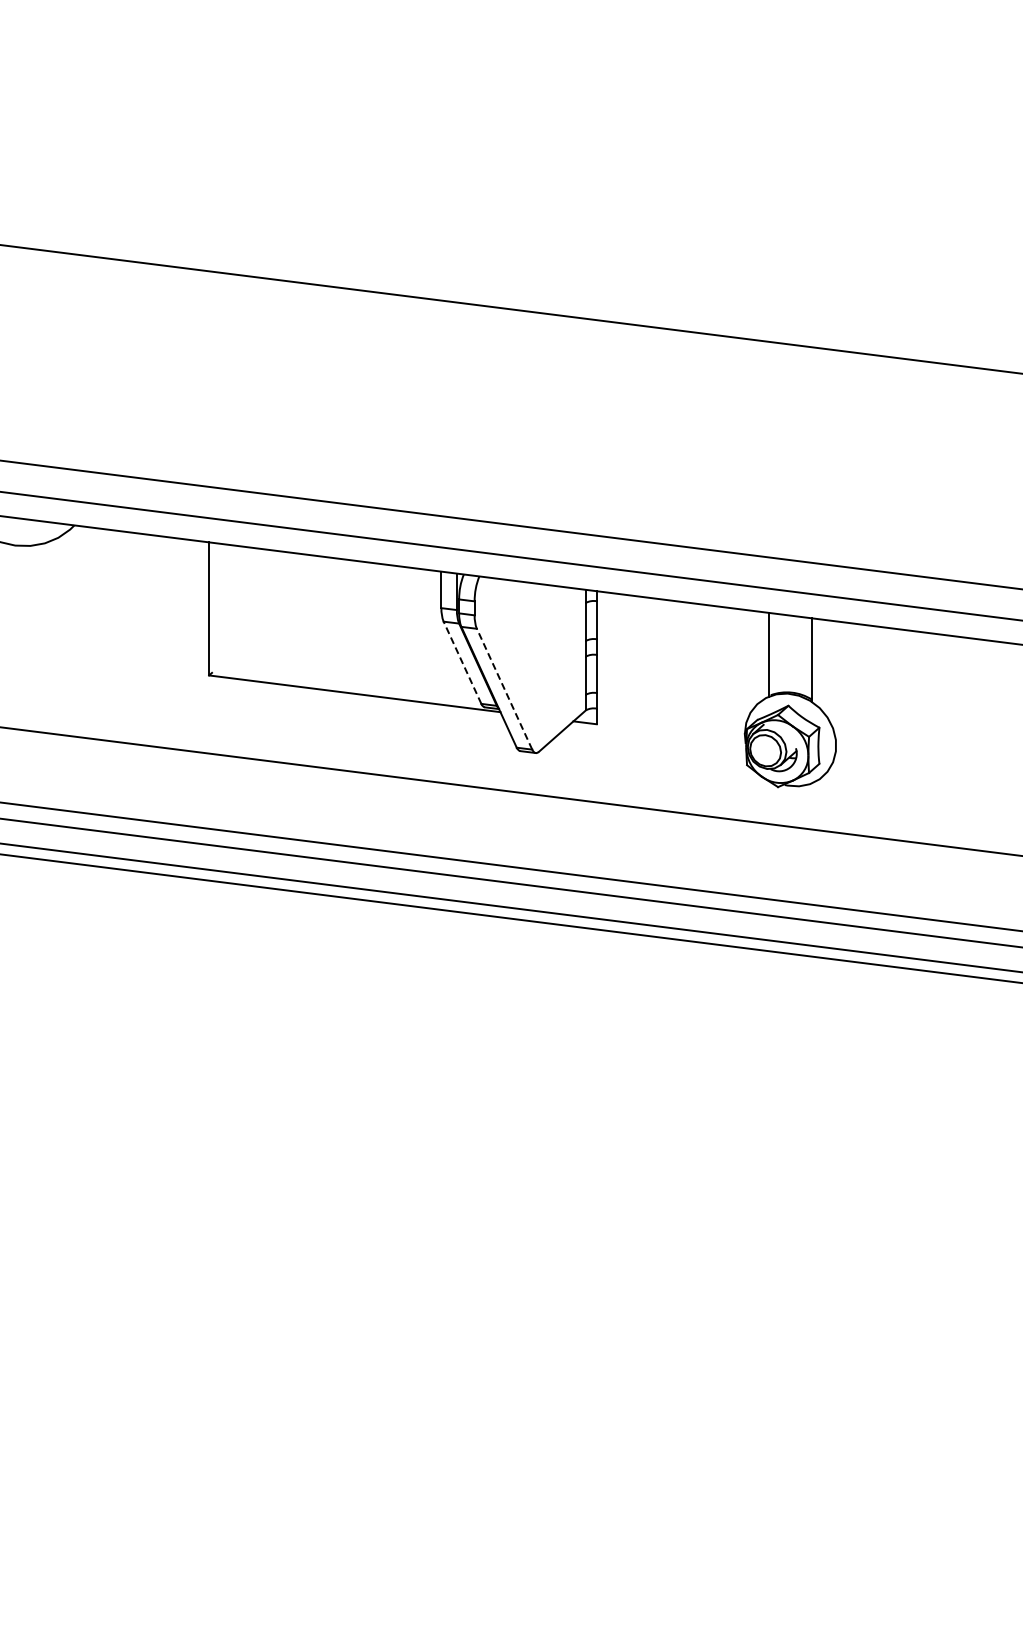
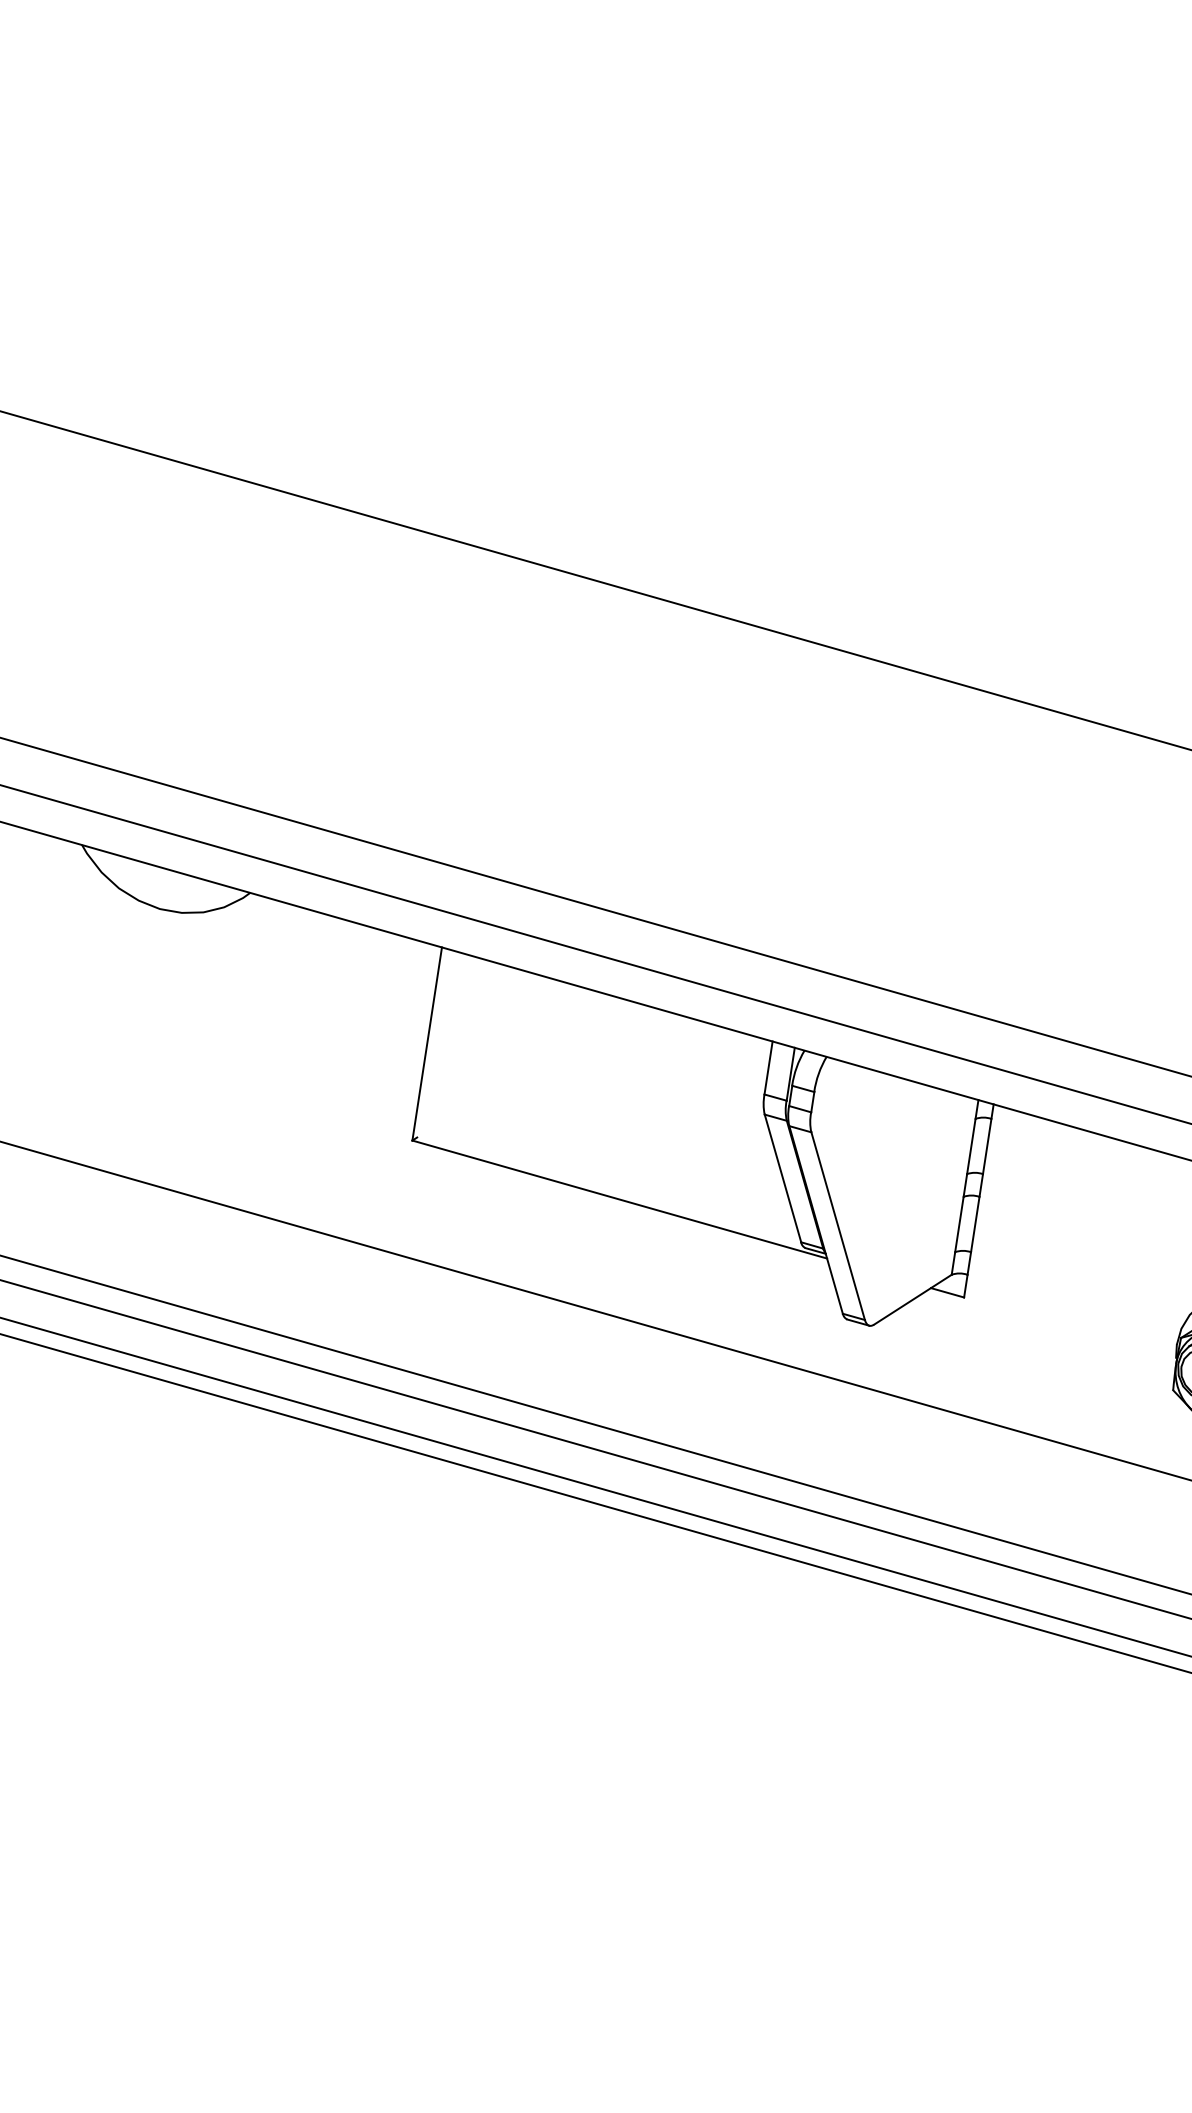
line: (462, 662) -> (783, 1178), dashed -> solid
line: (504, 688) -> (838, 1225), dashed -> solid

